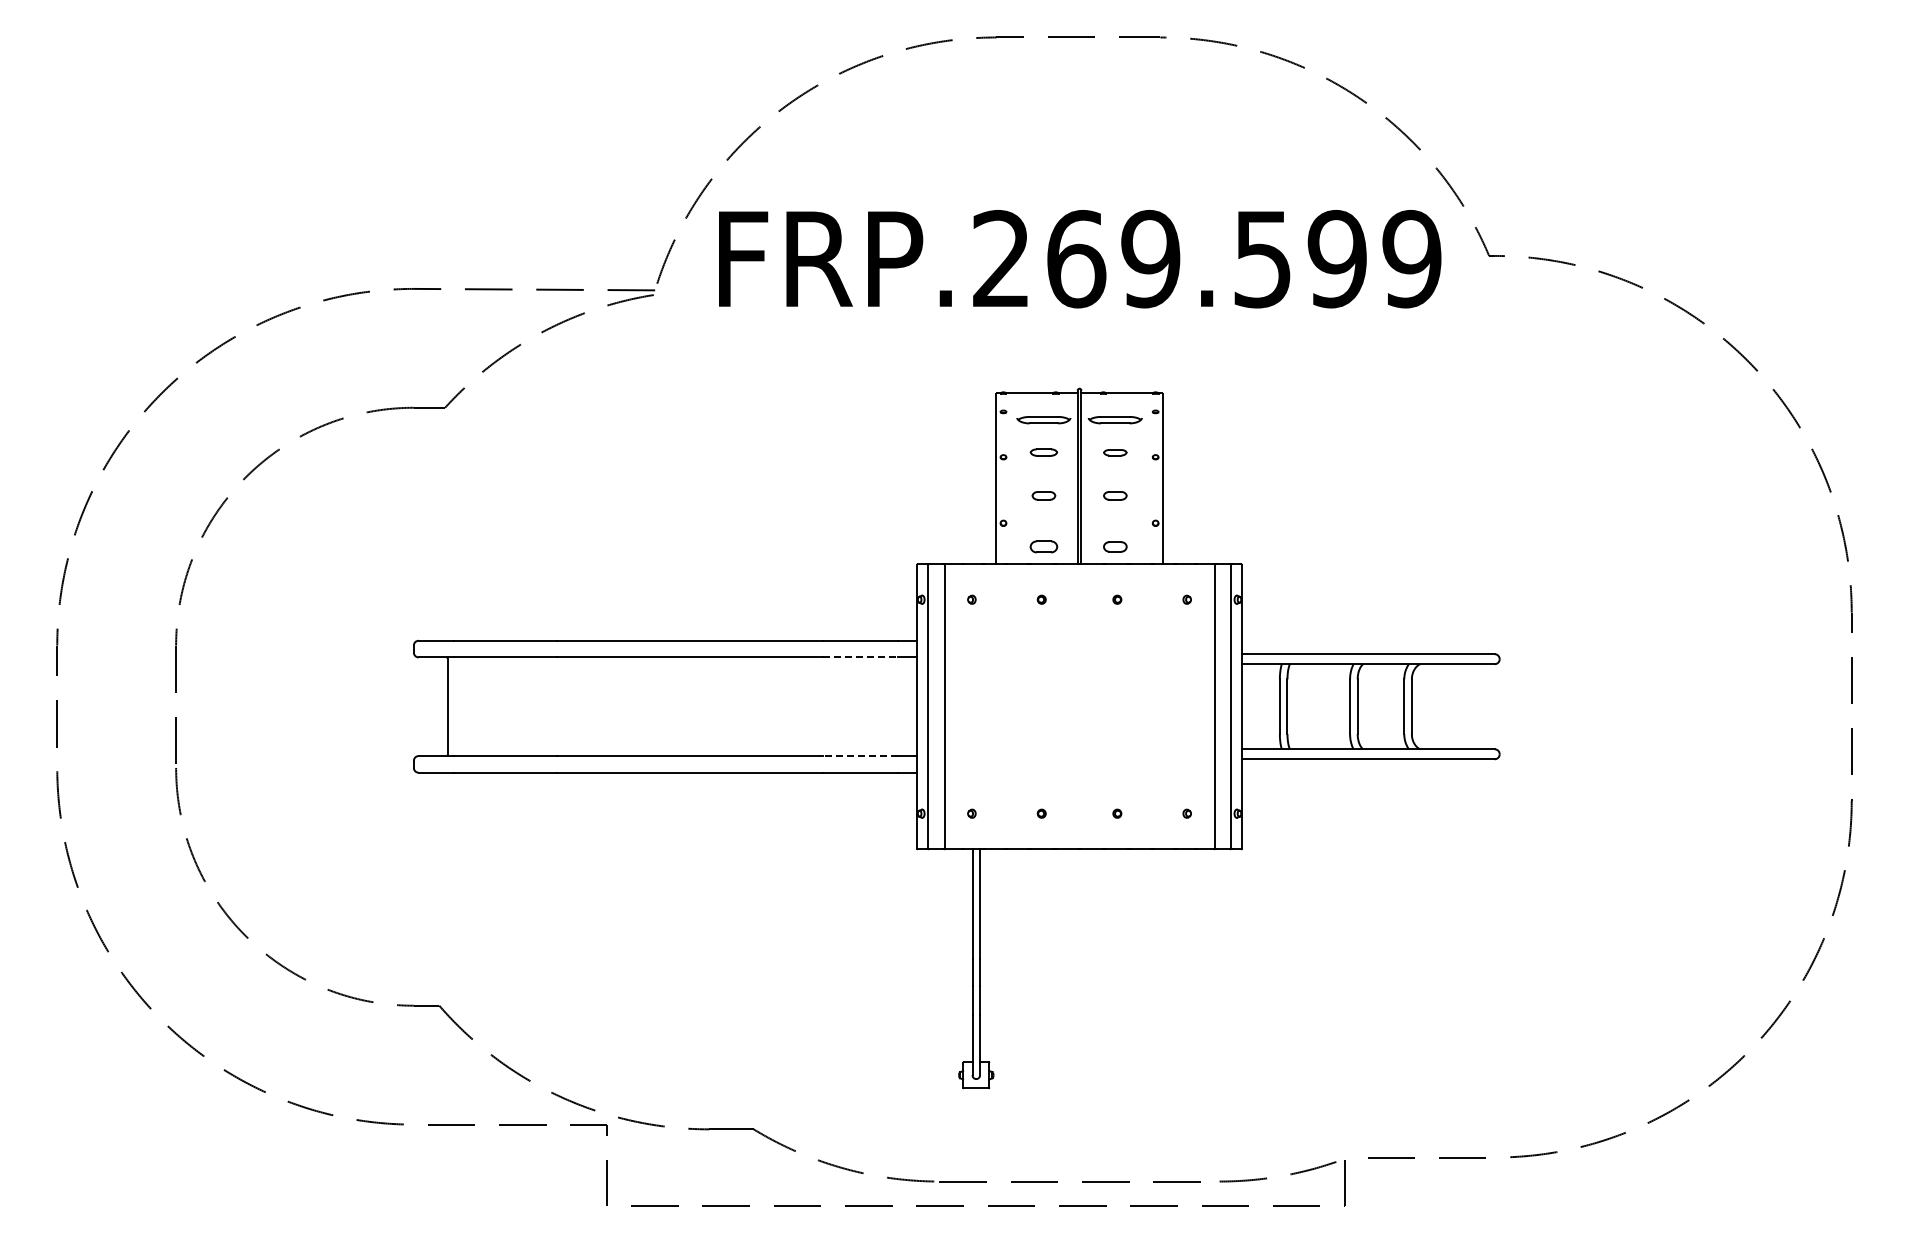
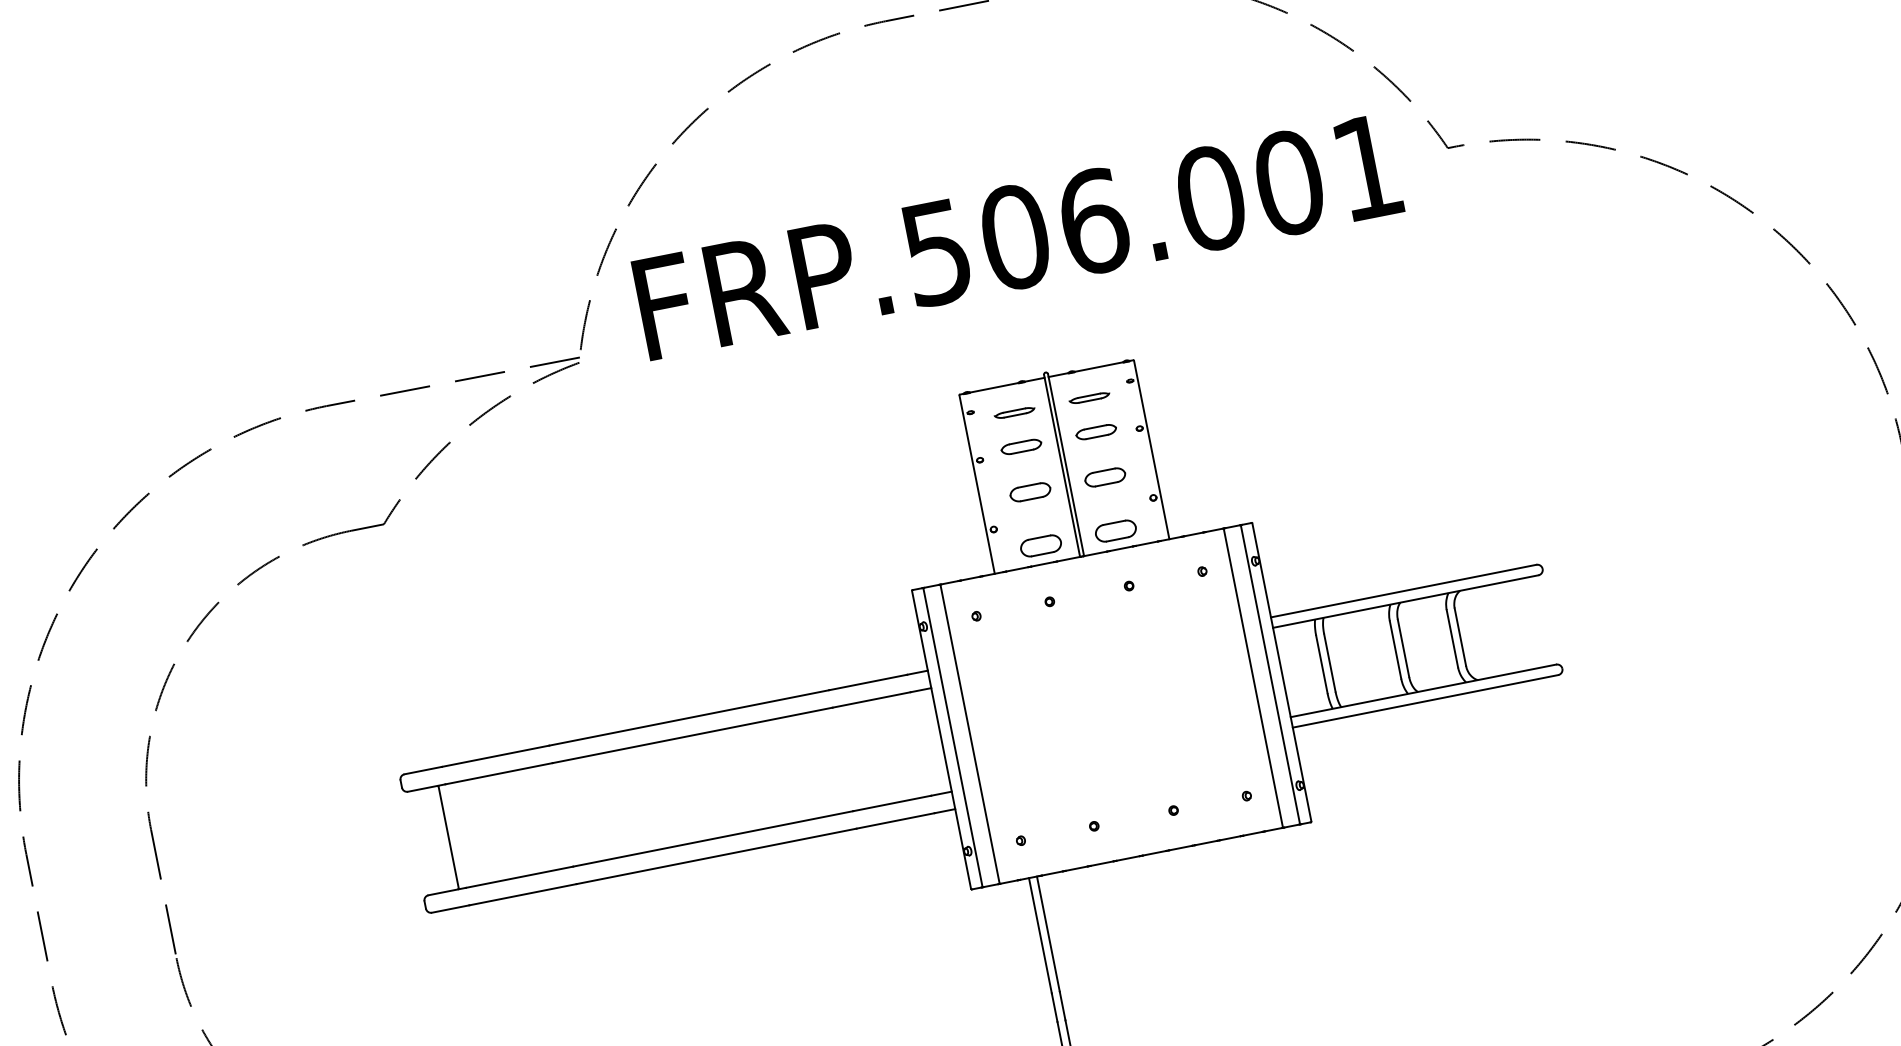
text: (1207, 258) -> (1152, 209), FRP.269.599 -> FRP.506.001
part: (1043, 420) -> (1014, 413), size x0.71
part: (1114, 420) -> (1088, 398), size x0.71
part: (1043, 452) -> (1021, 446), size x1.43
part: (1115, 452) -> (1096, 431), size x1.67
part: (1043, 495) -> (1029, 492), size x1.67
part: (1115, 495) -> (1105, 477), size x1.67
part: (1043, 546) -> (1040, 545), size x1.43
part: (1115, 546) -> (1116, 530), size x1.67
line: (861, 657) -> (872, 699), dashed -> solid
line: (860, 756) -> (892, 803), dashed -> solid

